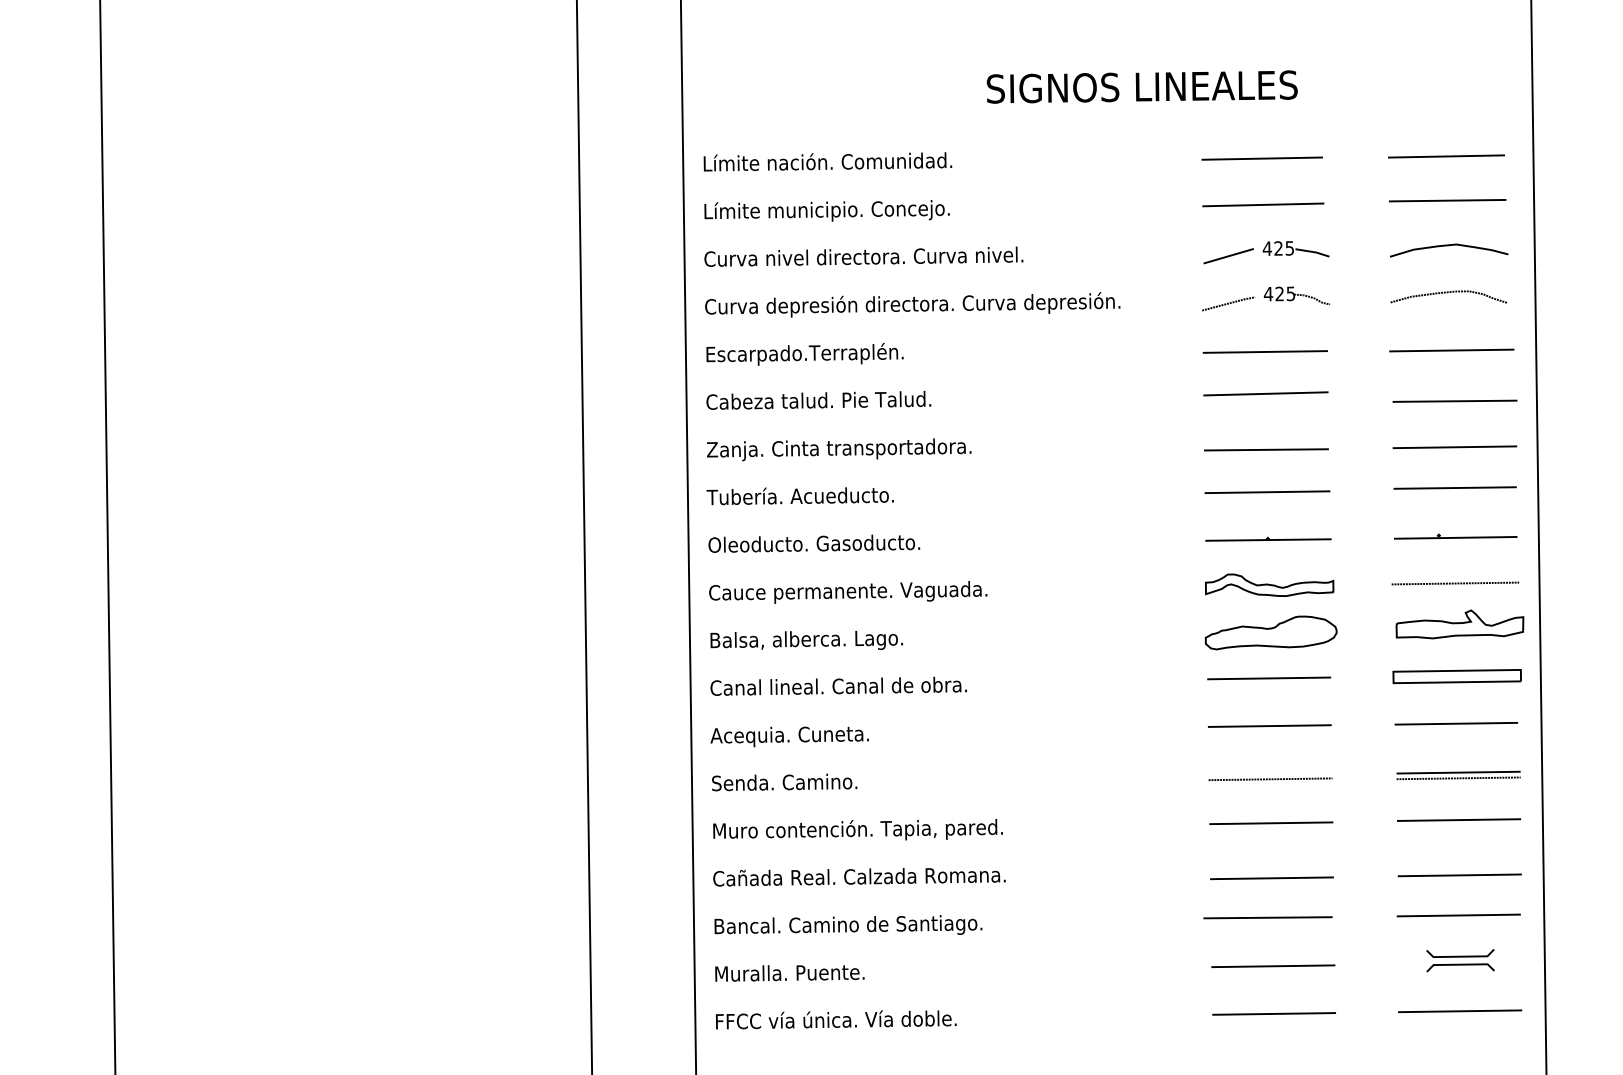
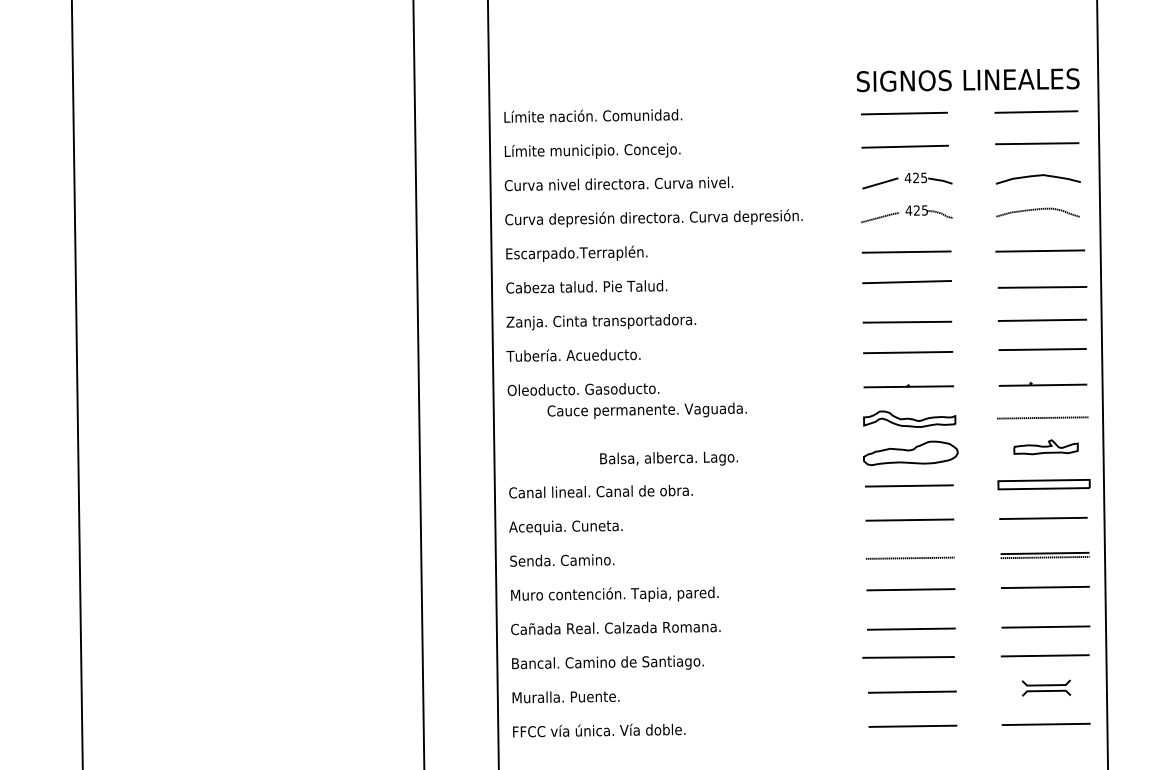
text: (1141, 86) -> (967, 79), moved
text: (848, 592) -> (647, 410), moved
part: (1459, 624) -> (1045, 447), size x0.7
text: (806, 639) -> (668, 458), moved

